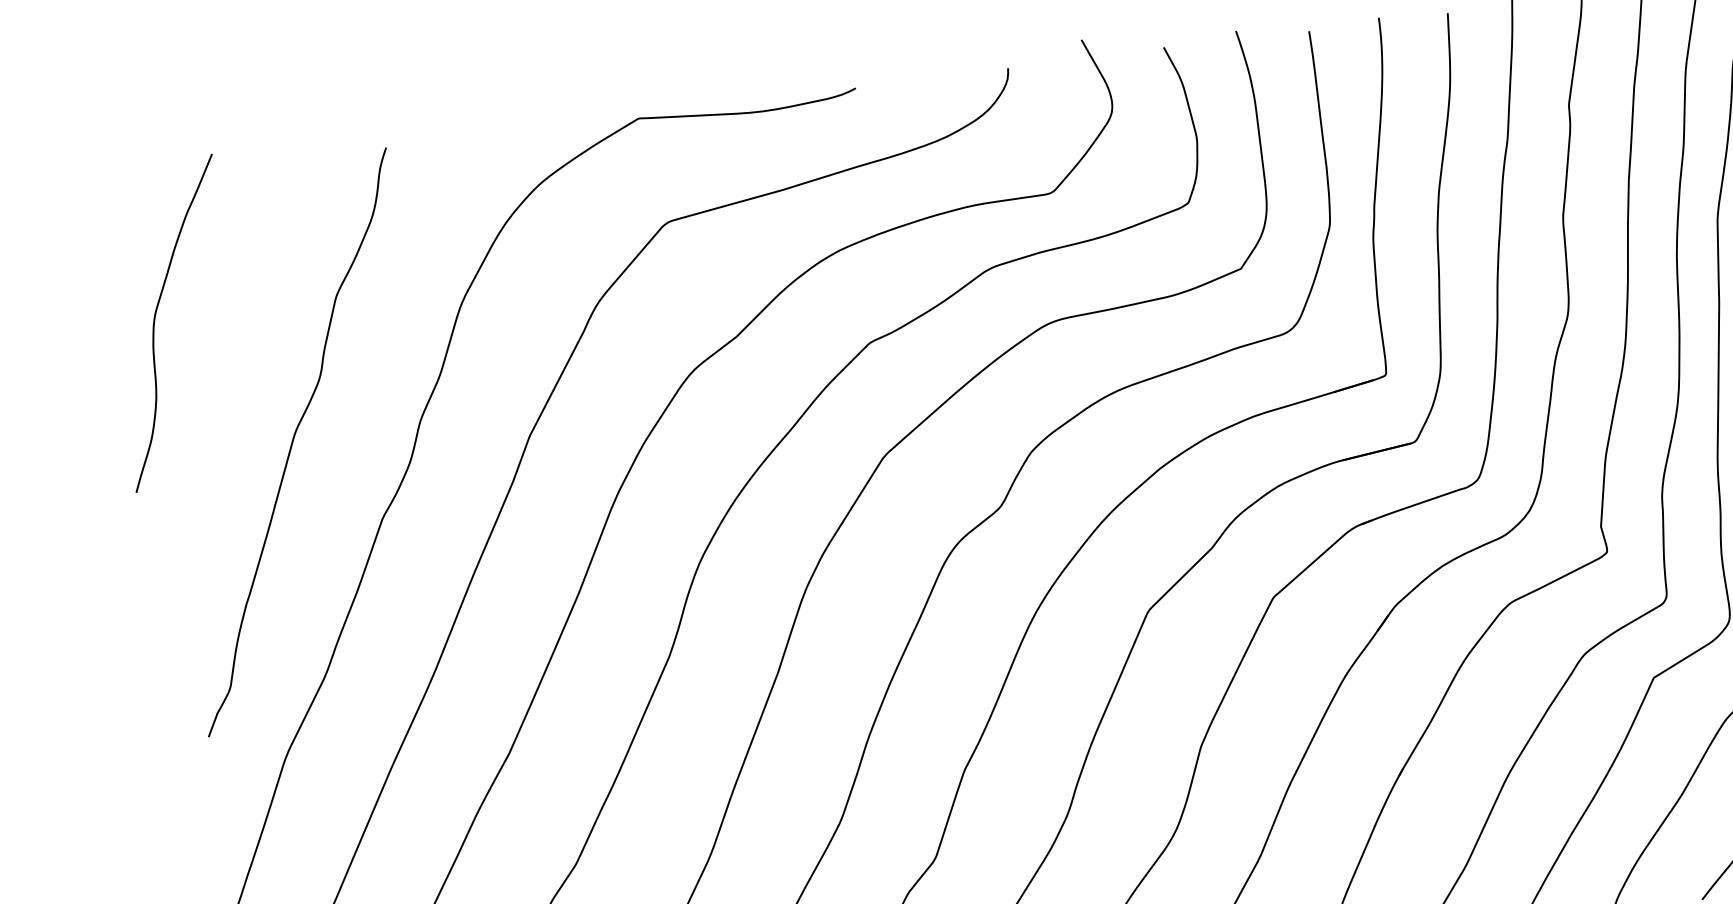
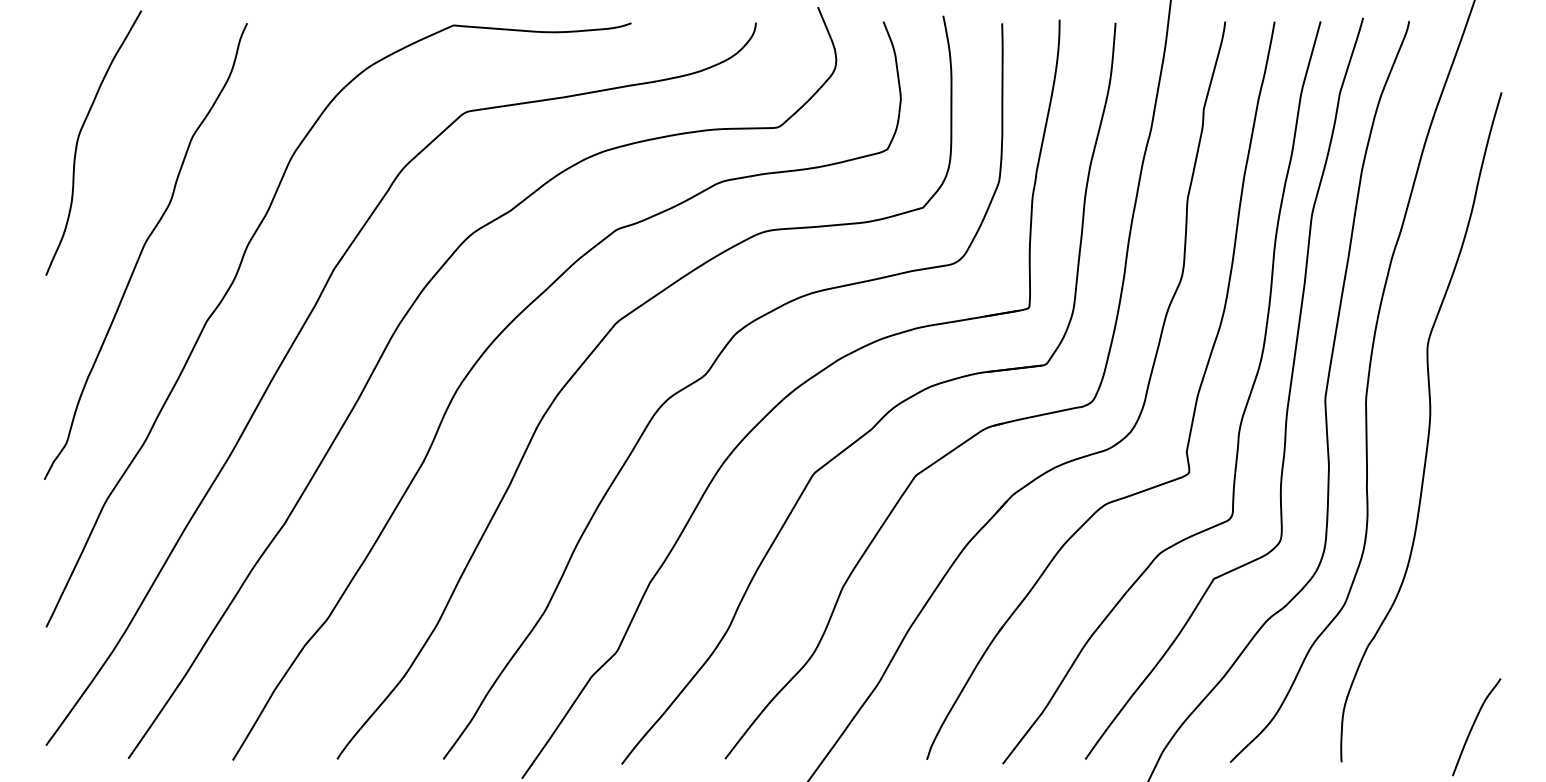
curve: (156, 319) -> (79, 138), moved

